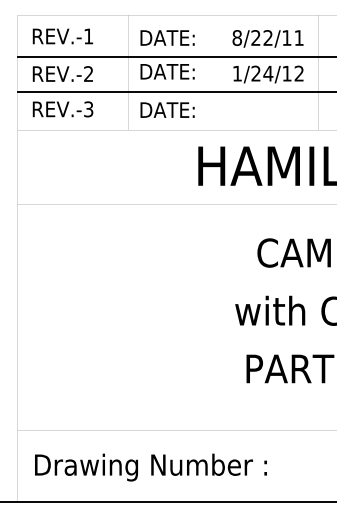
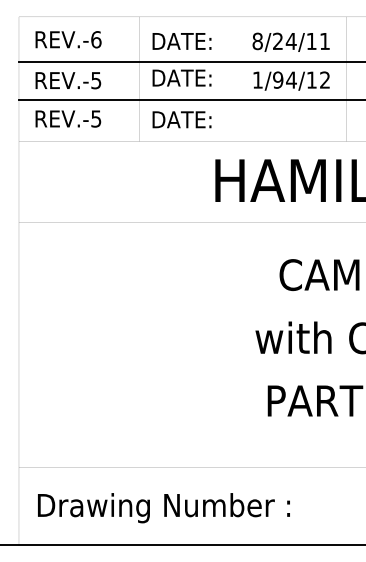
text: (88, 36) -> (96, 39), REV.-1 -> REV.-6
text: (267, 37) -> (290, 40), 8/22/11 -> 8/24/11
text: (88, 73) -> (96, 80), REV.-2 -> REV.-5
text: (256, 73) -> (278, 79), 1/24/12 -> 1/94/12
text: (88, 108) -> (96, 118), REV.-3 -> REV.-5

